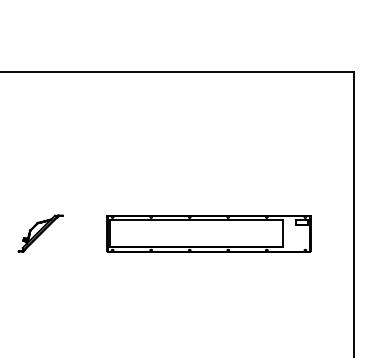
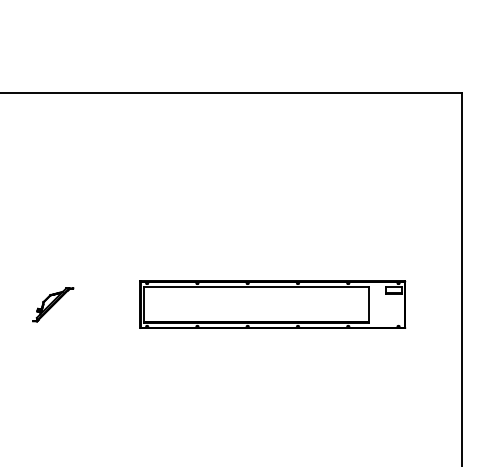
part: (40, 233) -> (52, 304), size x0.7

